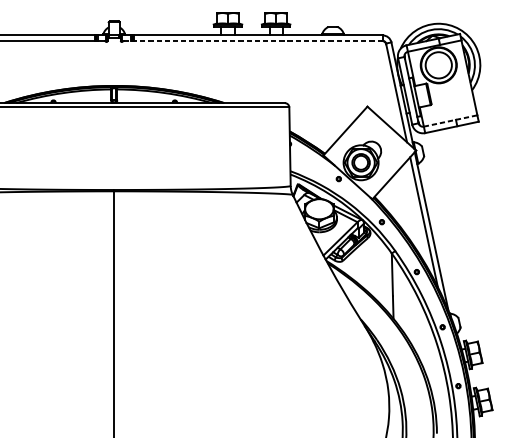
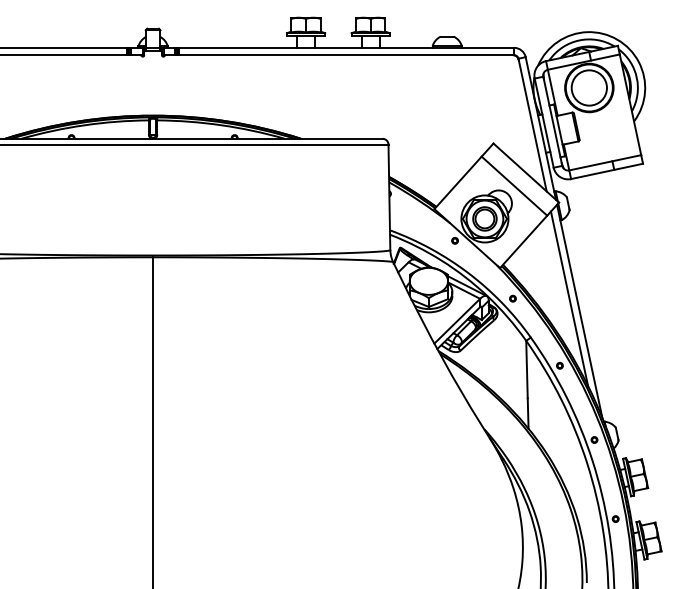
line: (252, 41) -> (339, 55), dashed -> solid
line: (450, 120) -> (605, 162), dashed -> solid
line: (383, 137) -> (514, 185), added

